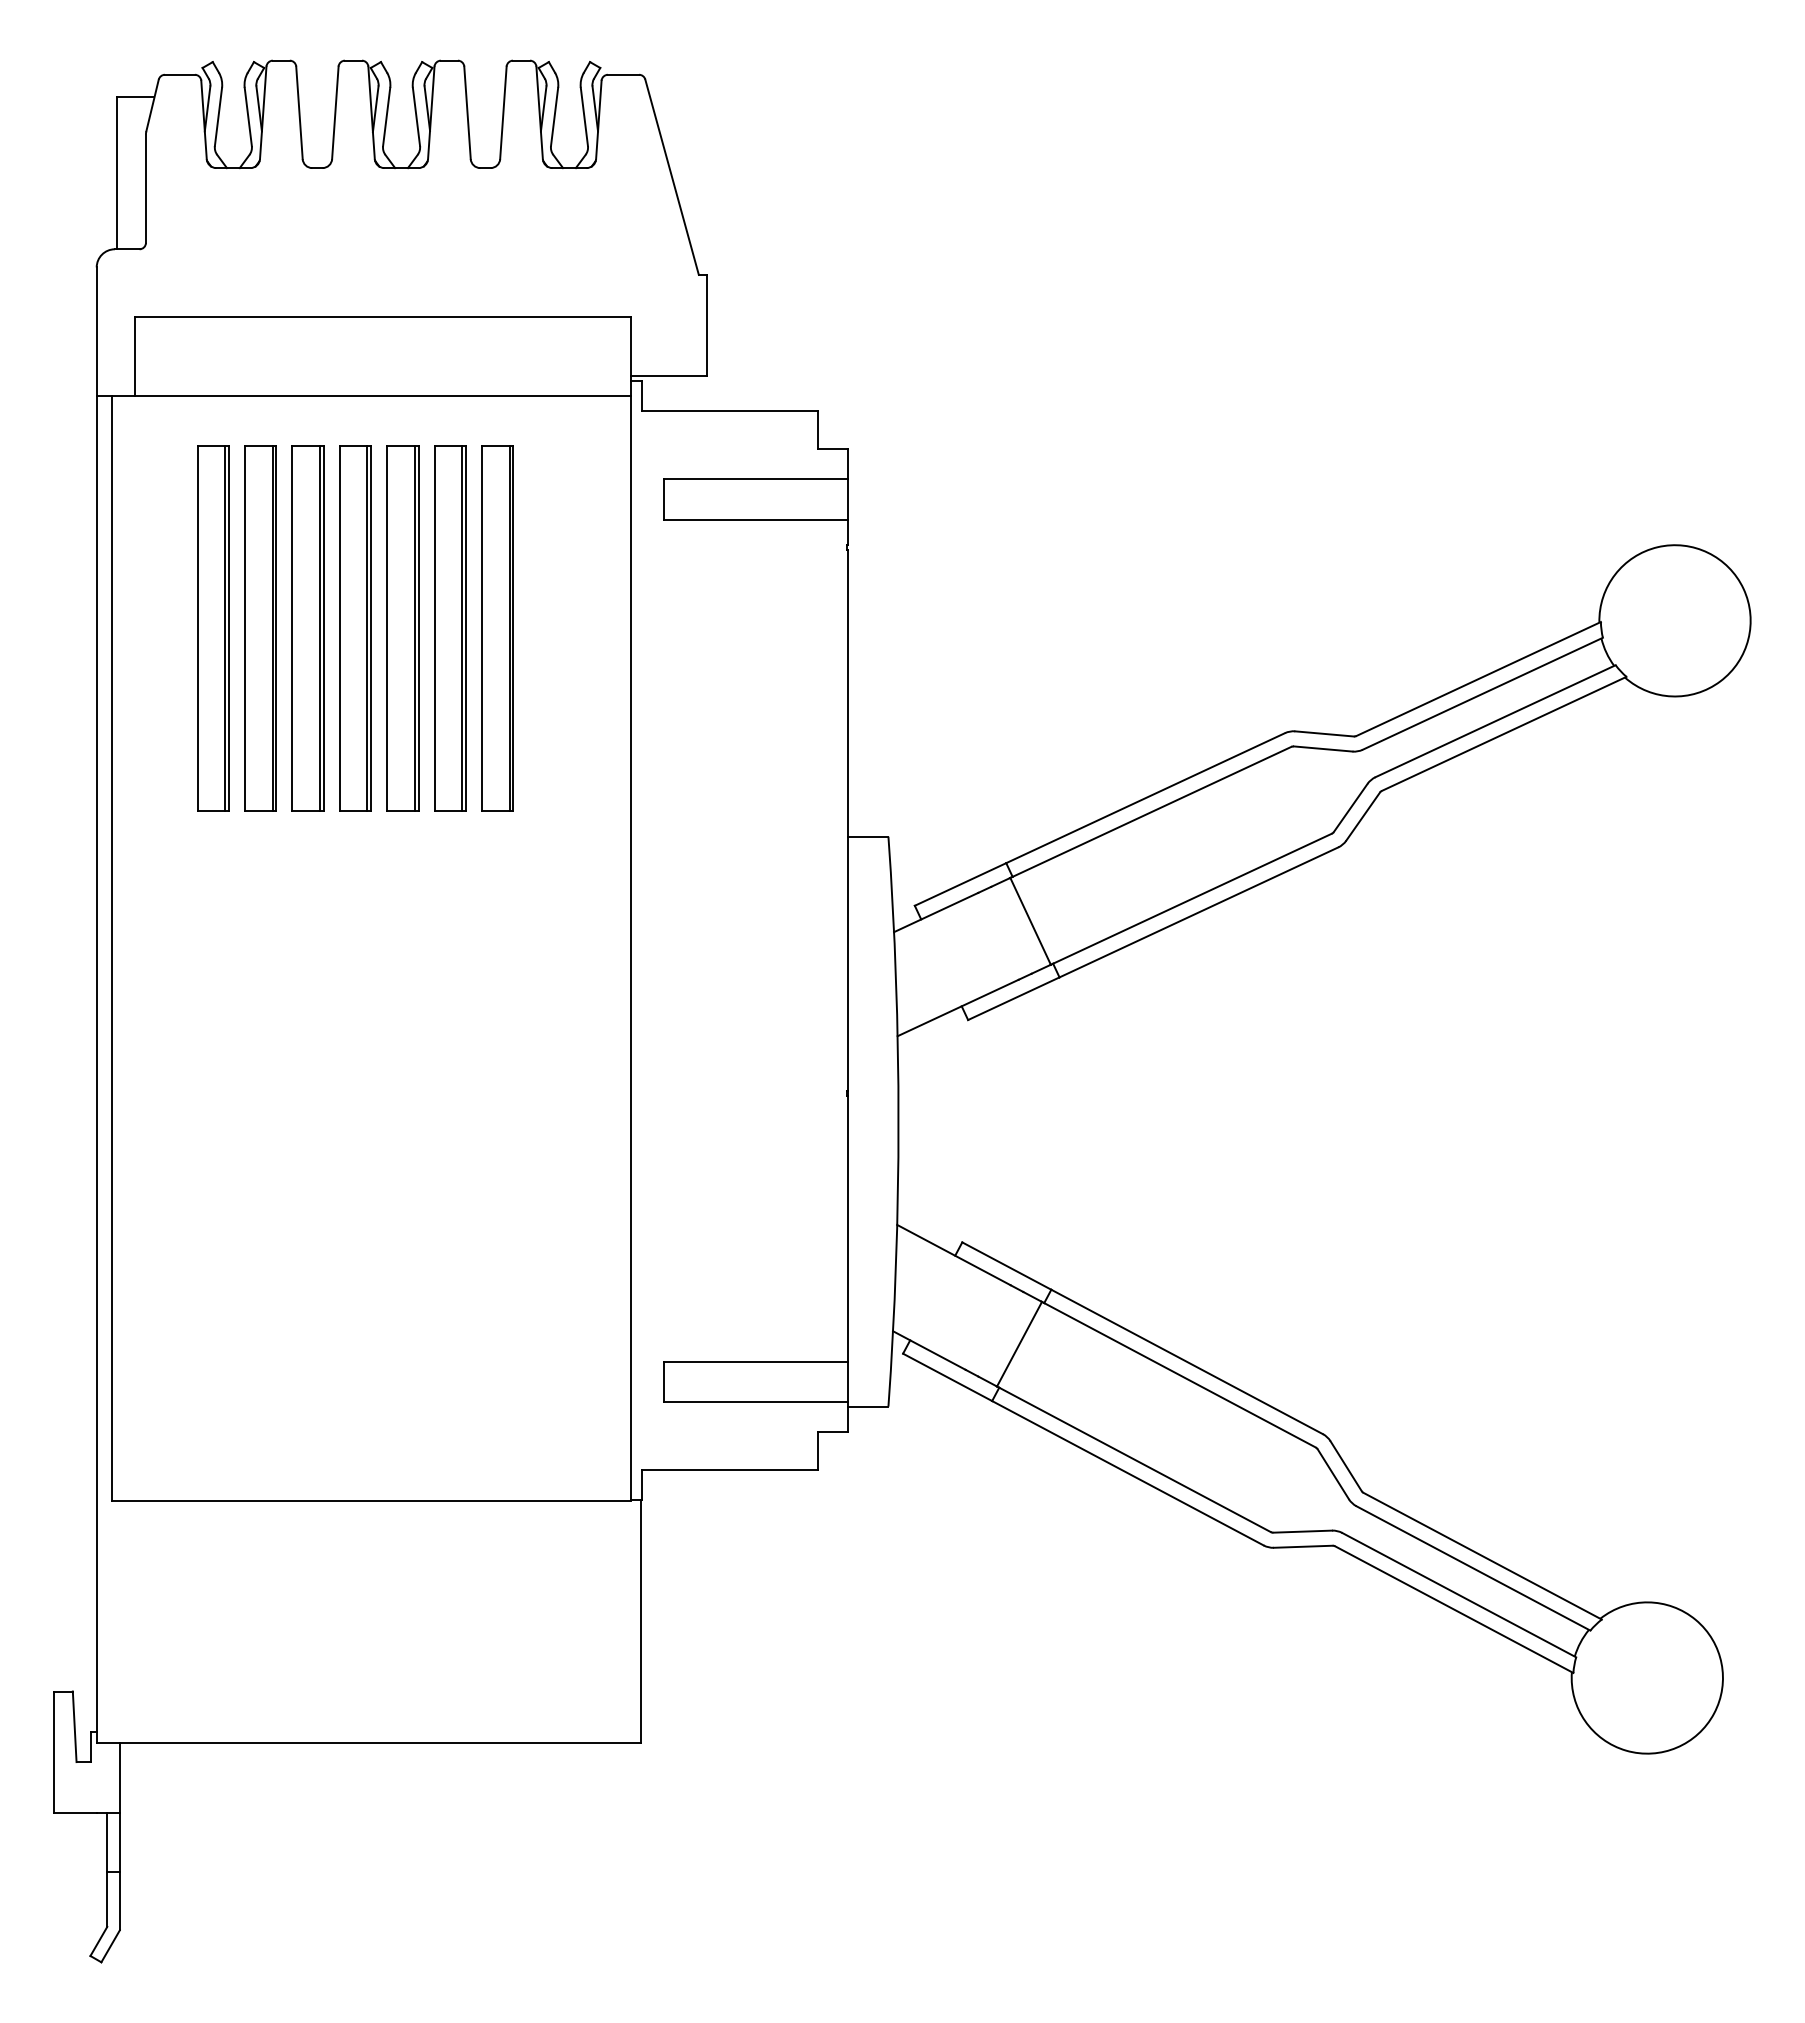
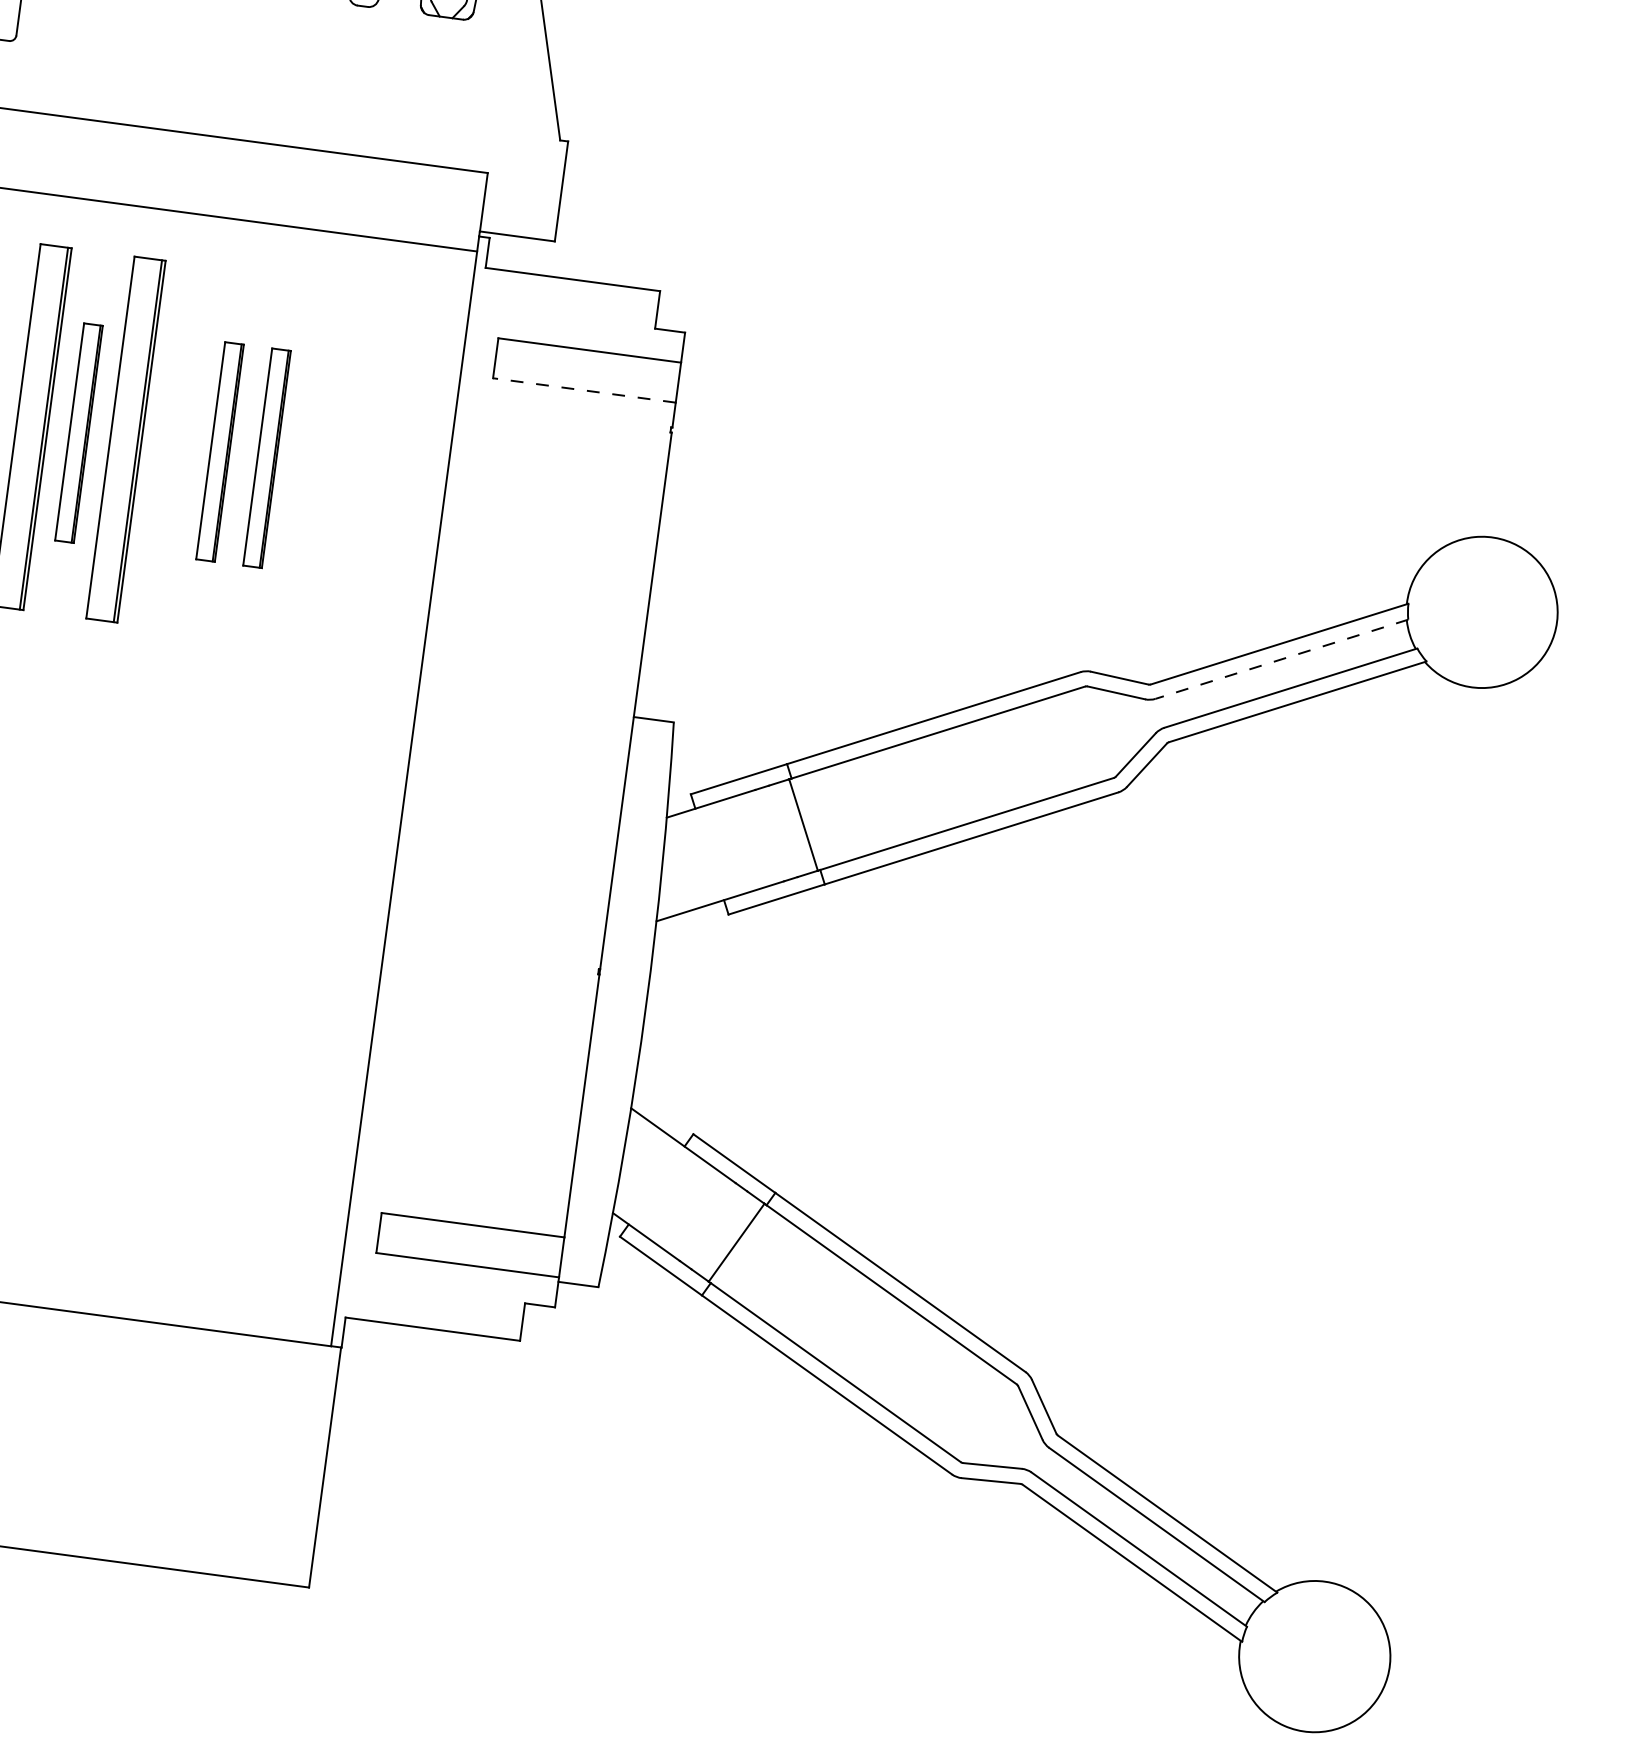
line: (755, 519) -> (584, 390), solid -> dashed
part: (260, 628) -> (78, 432), size x0.6
part: (355, 628) -> (173, 445), removed
part: (402, 628) -> (219, 451), size x0.6
part: (450, 628) -> (267, 458), size x0.6
part: (497, 628) -> (313, 464), removed
line: (1482, 693) -> (1281, 658), solid -> dashed

